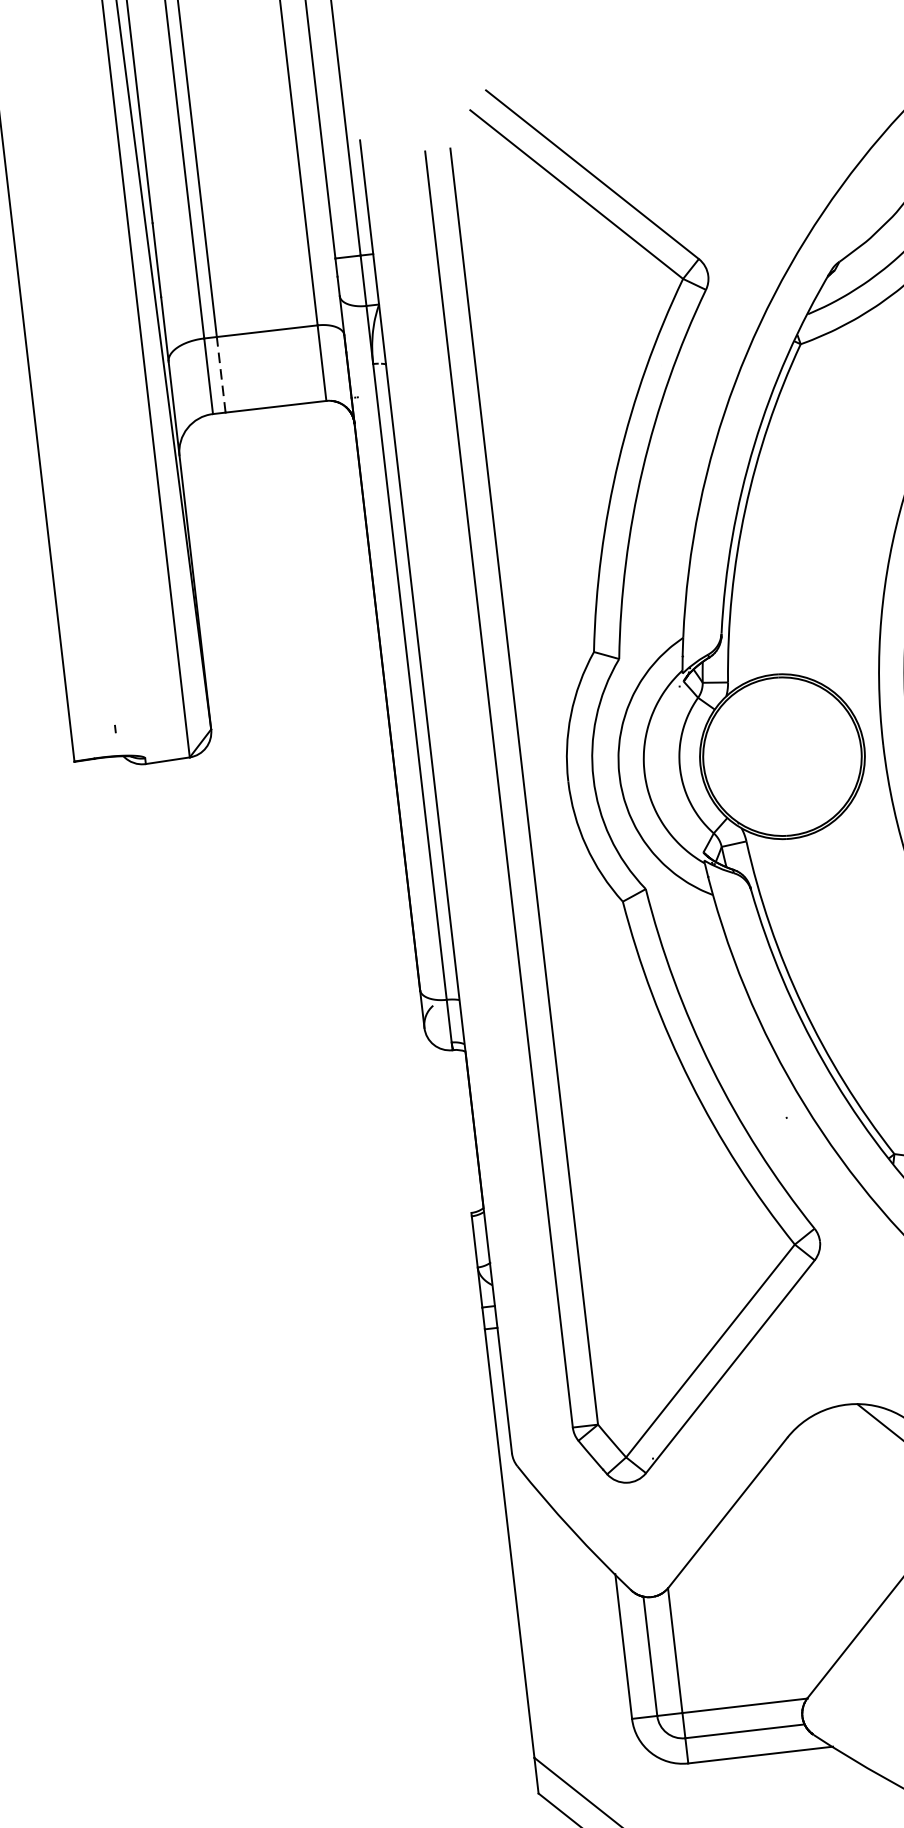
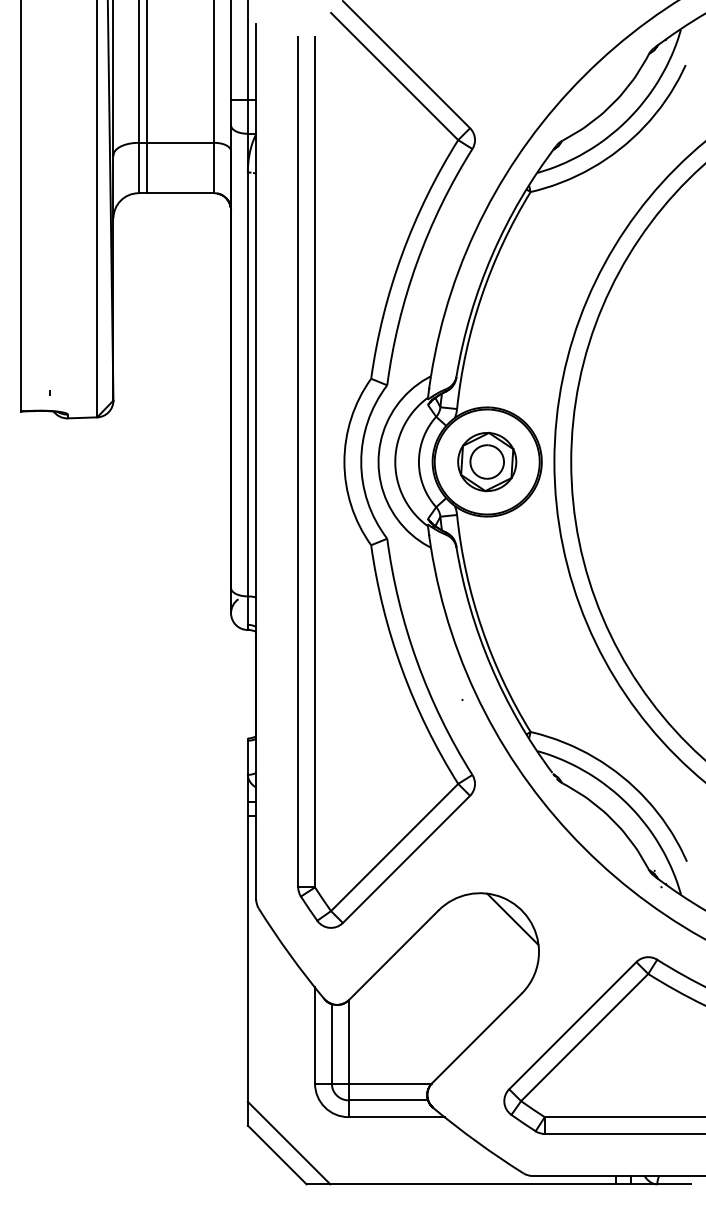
line: (221, 373) -> (147, 167), dashed -> solid
part: (782, 755) -> (487, 461), added

